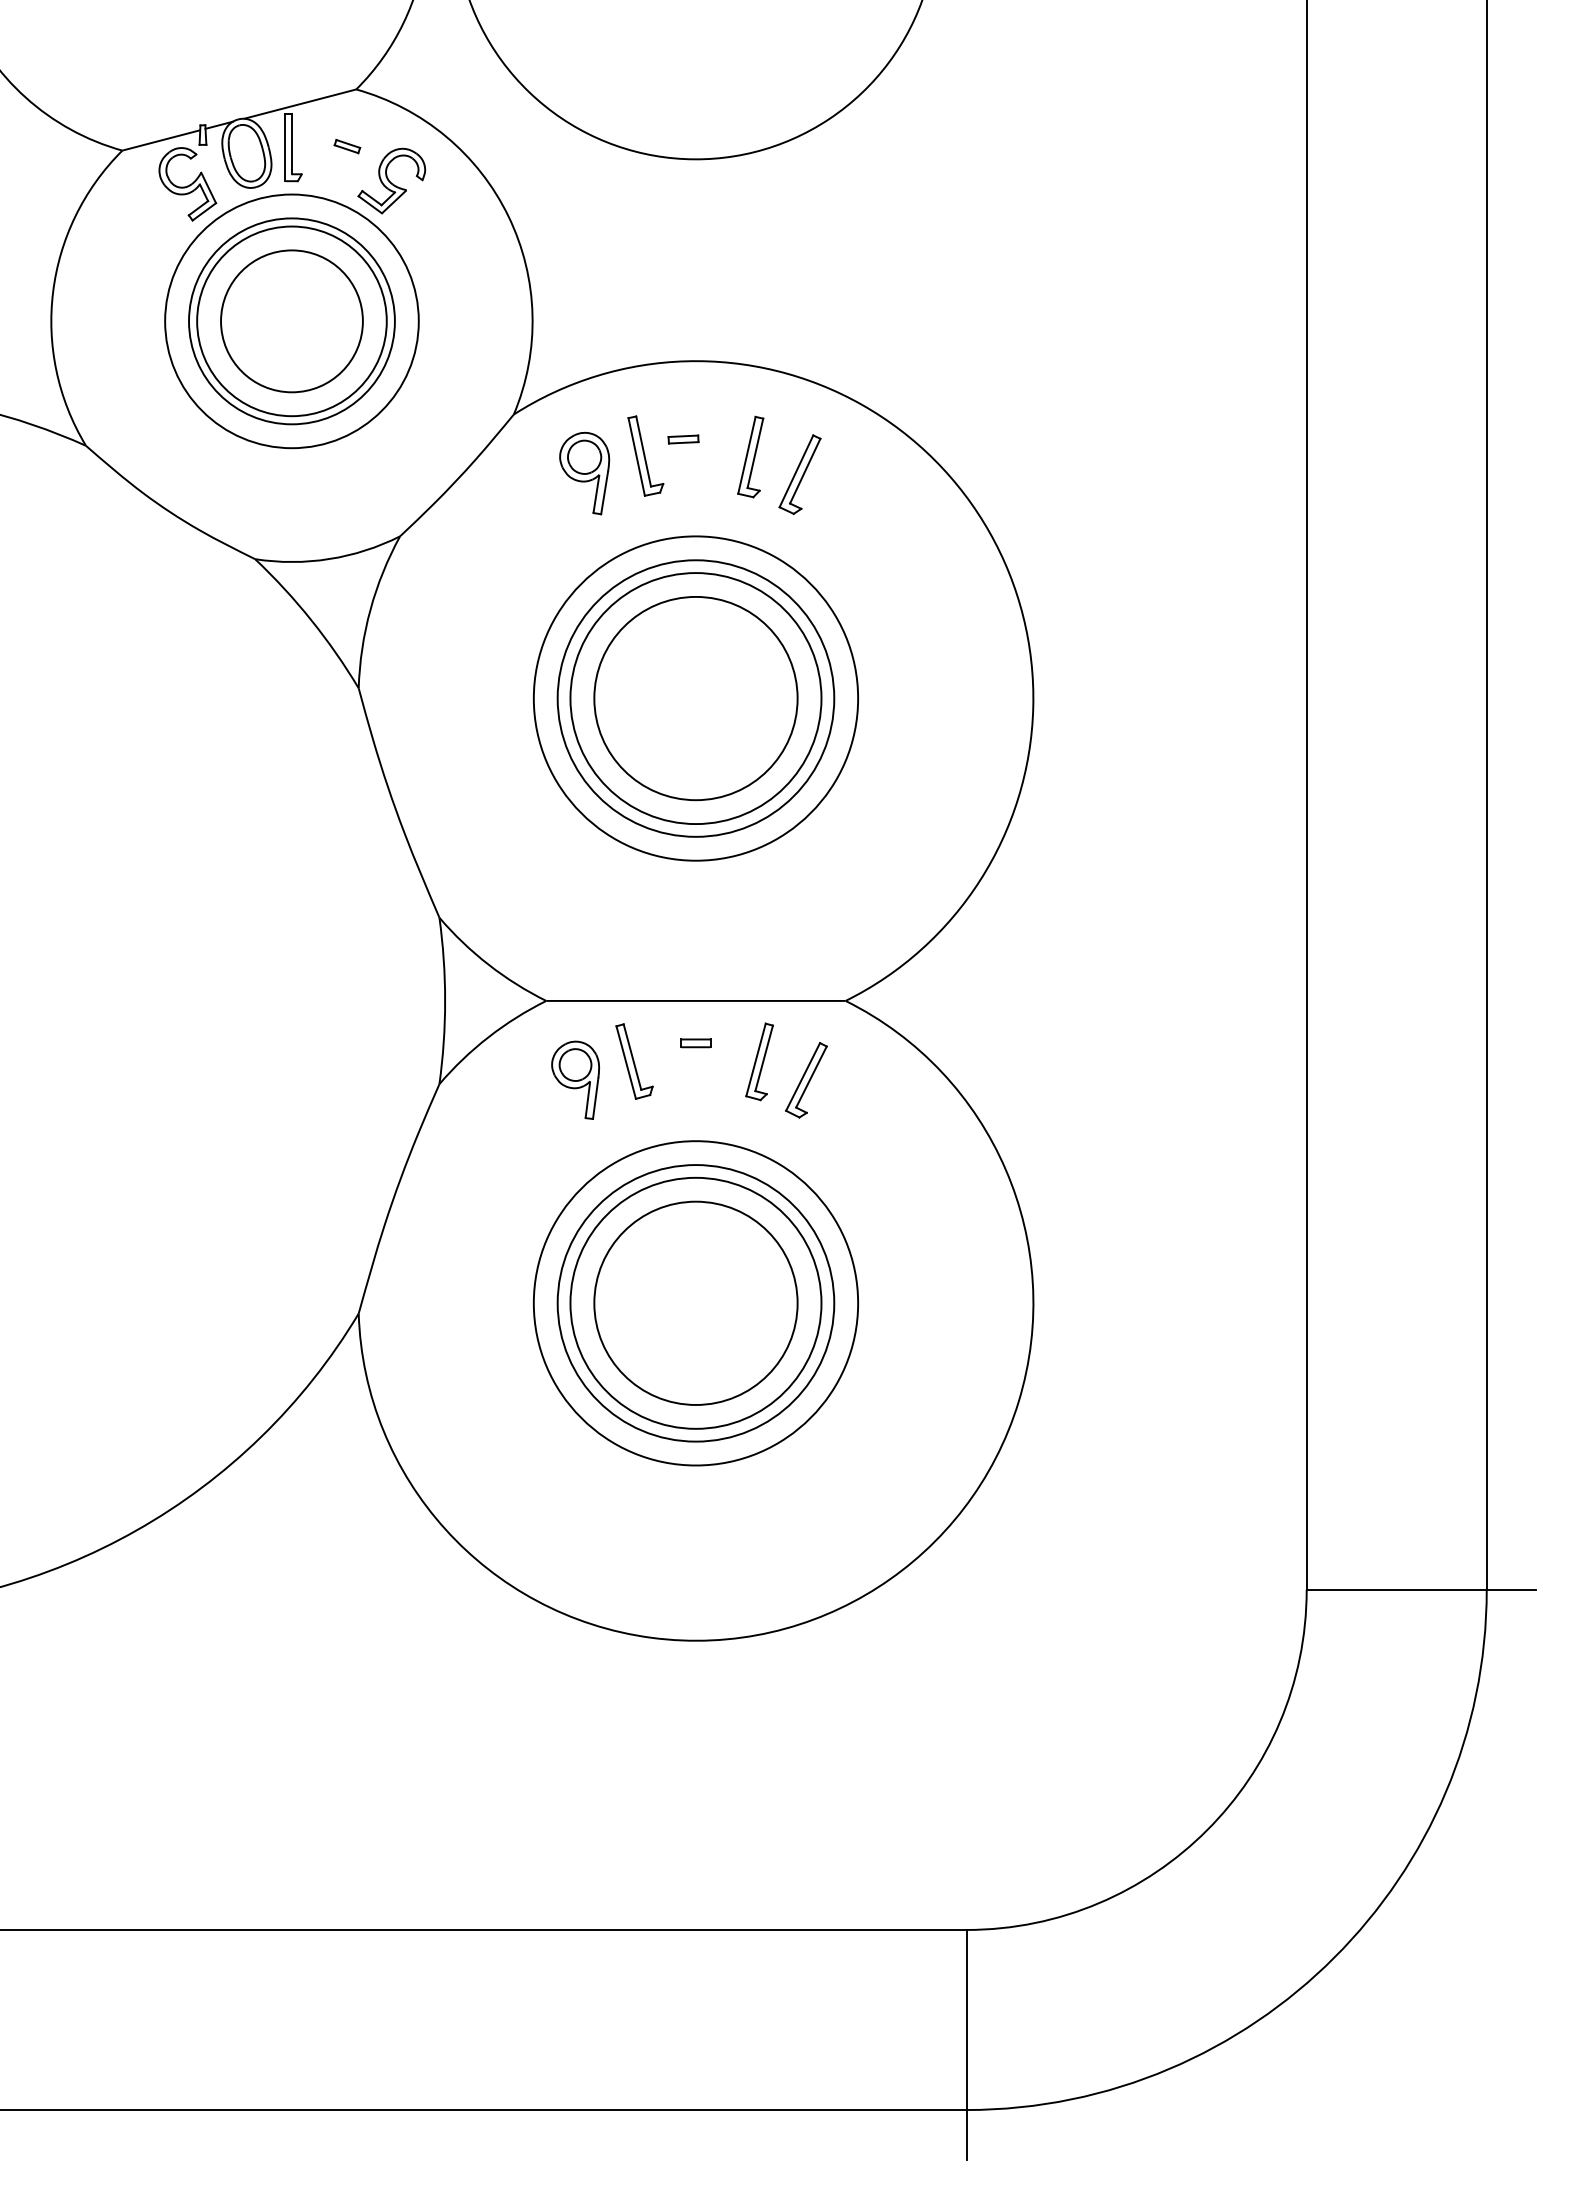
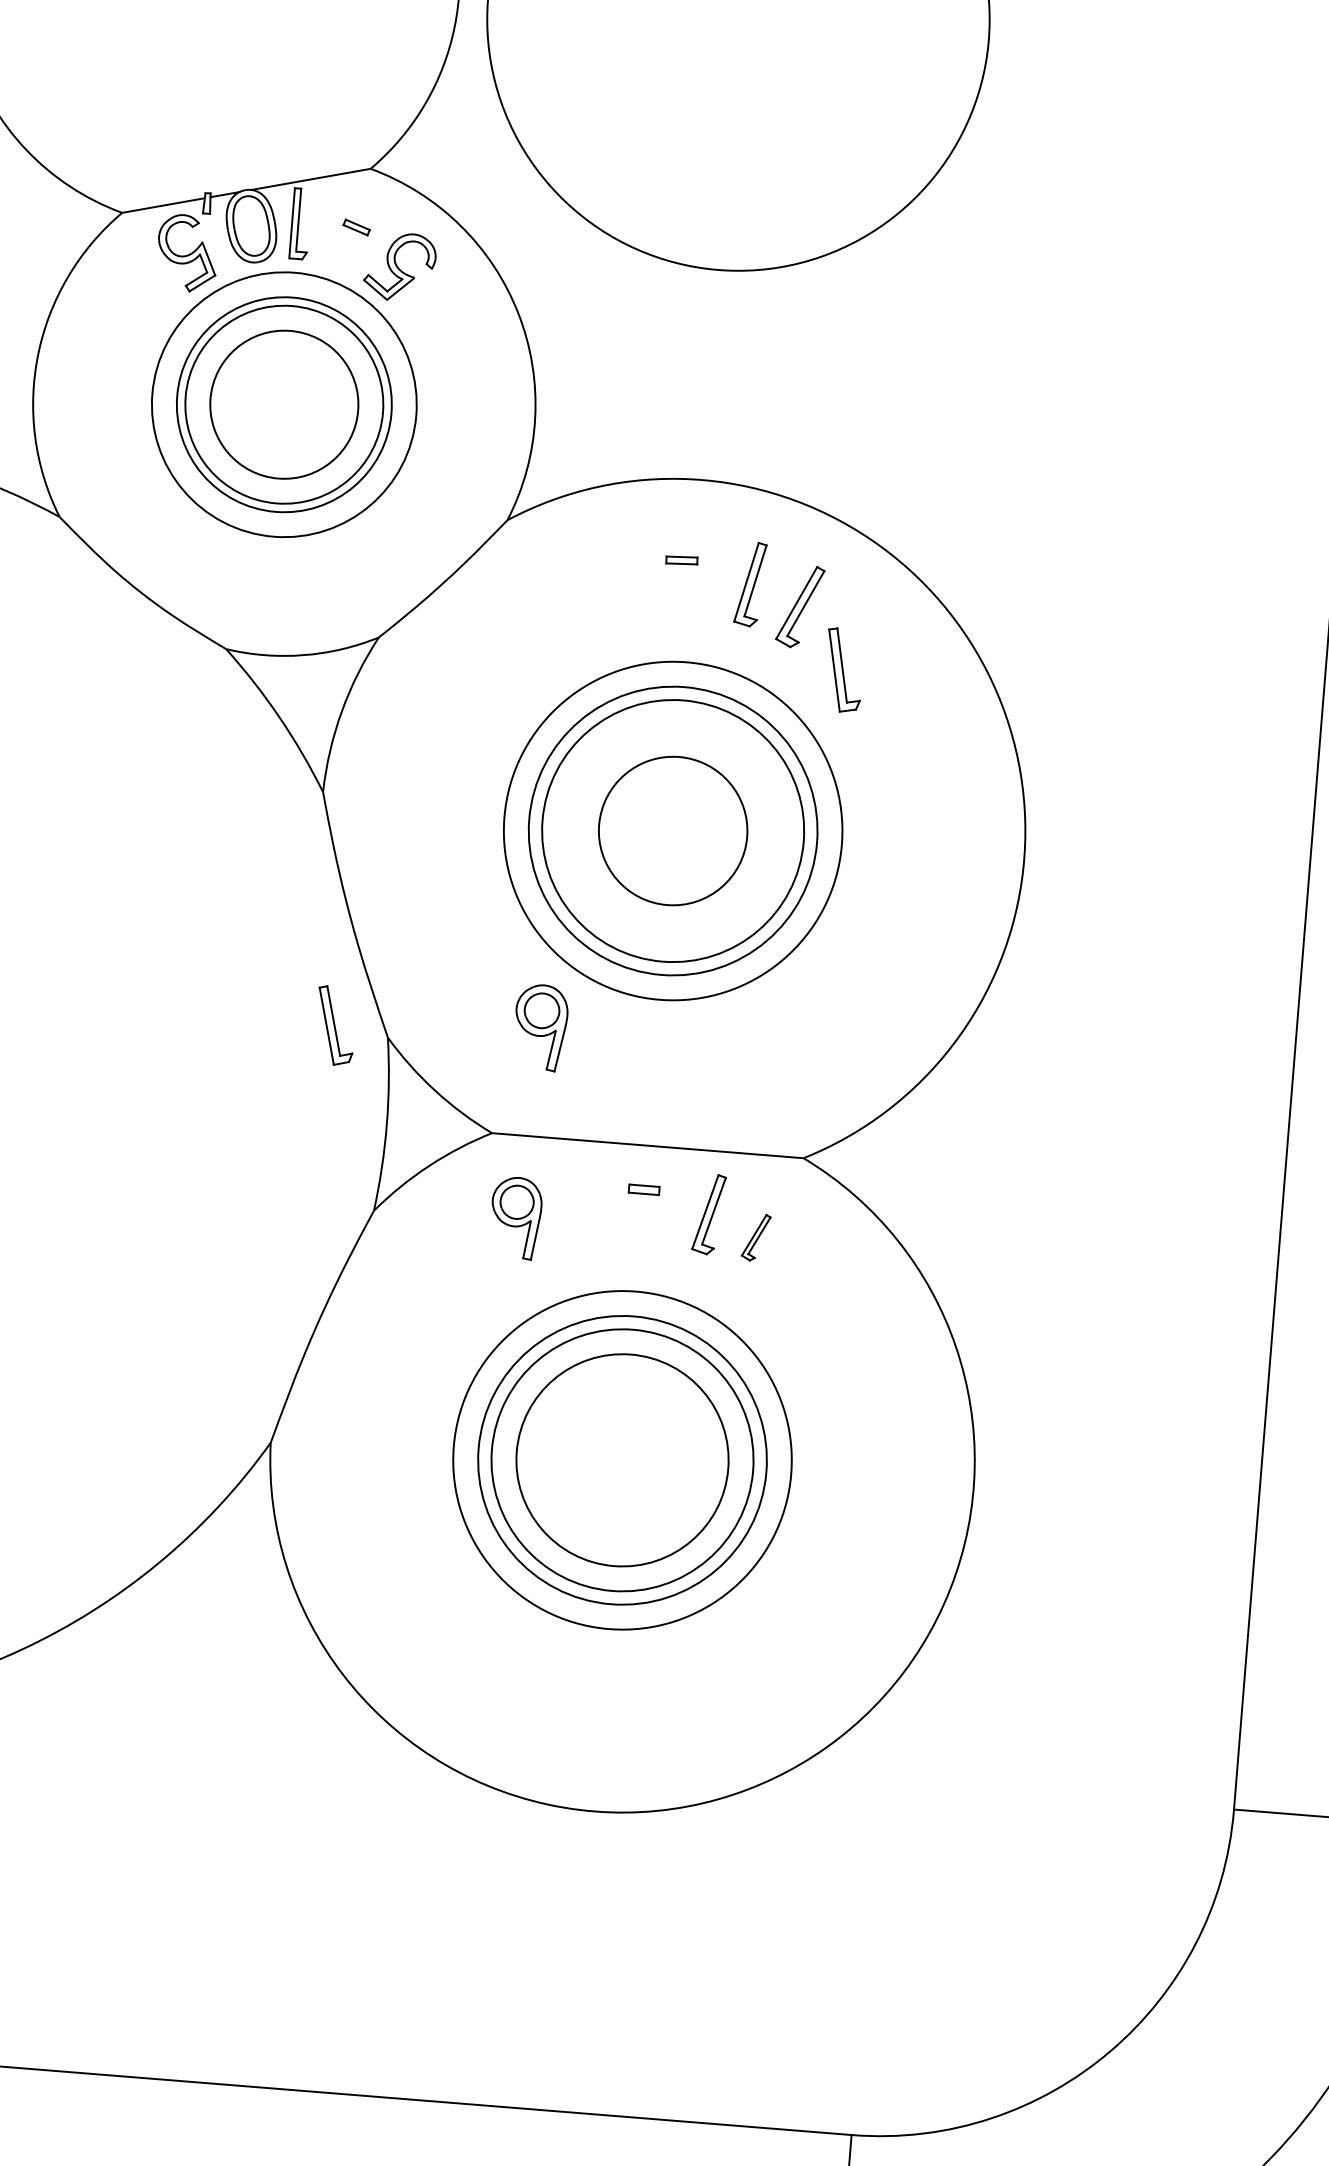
part: (645, 455) -> (843, 669), moved
part: (584, 473) -> (540, 1027), moved
circle: (695, 698) -> (672, 830), size x0.7
part: (634, 1061) -> (335, 1025), moved
part: (806, 1080) -> (756, 1237), size x0.6

